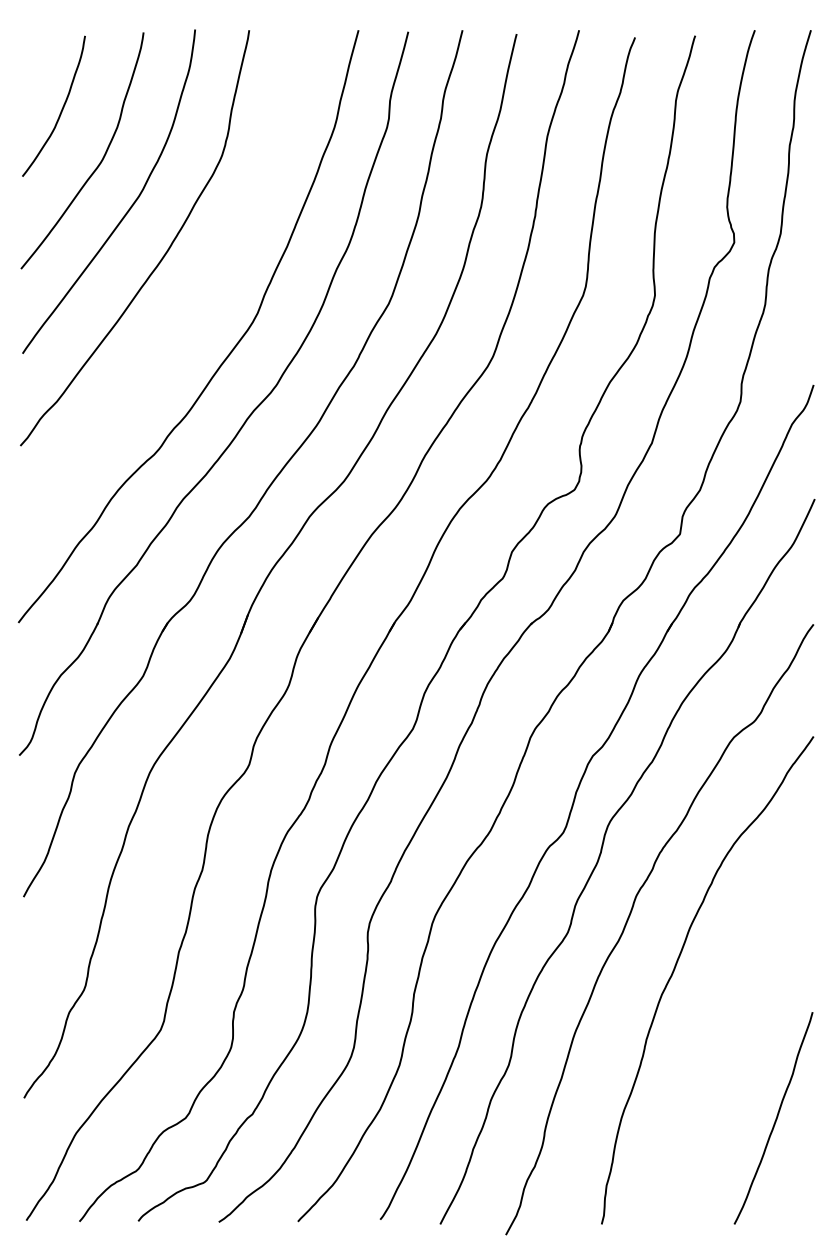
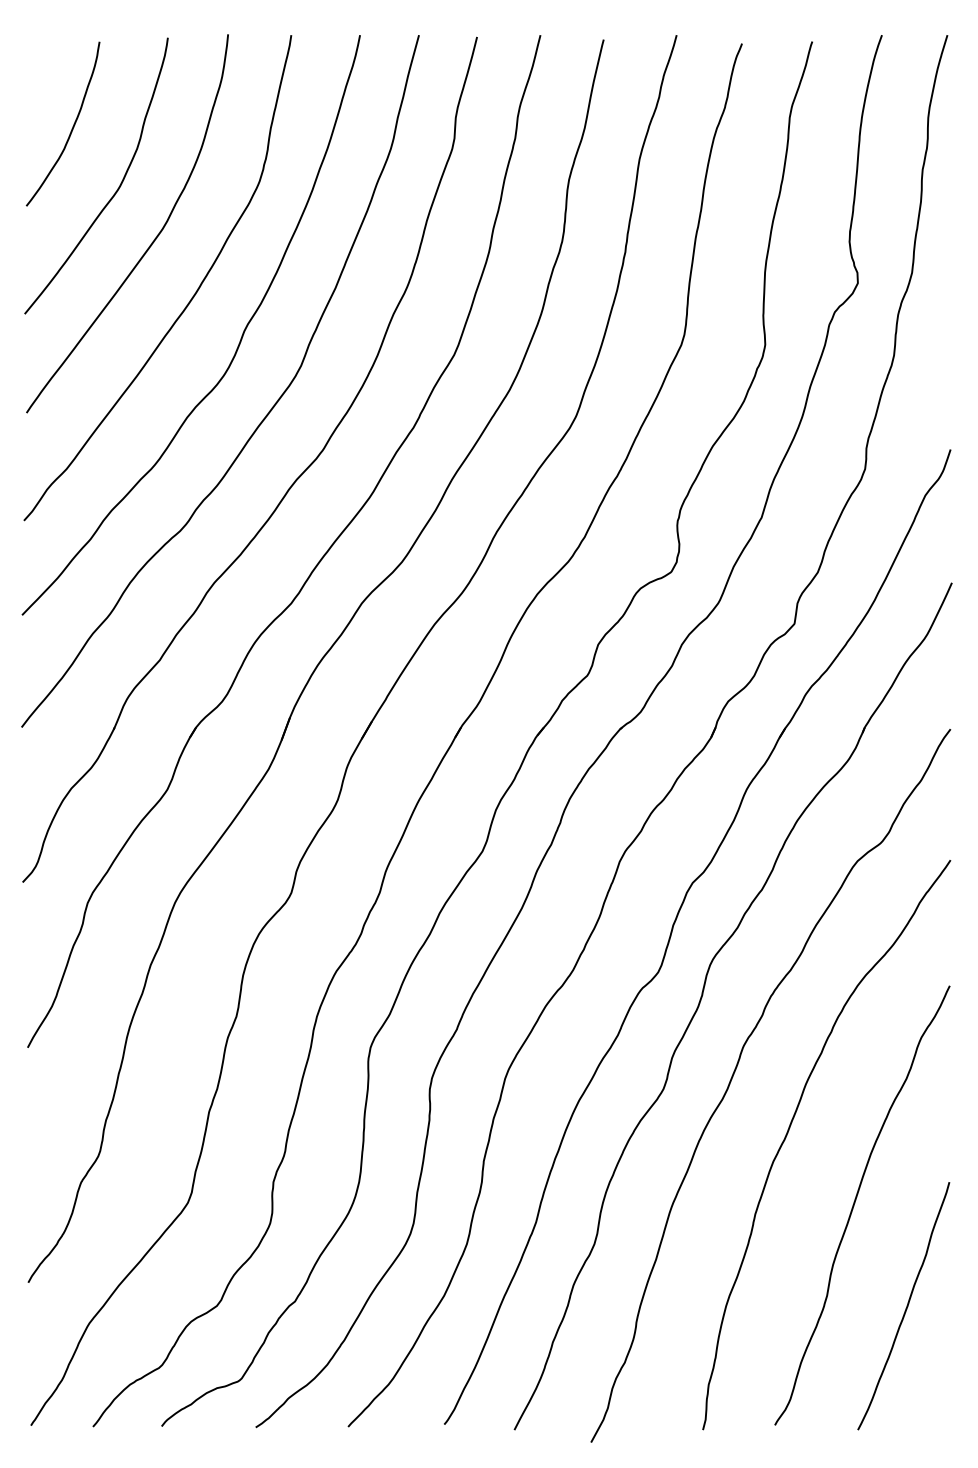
curve: (204, 294) -> (238, 343), added
curve: (732, 1030) -> (855, 1203), added

